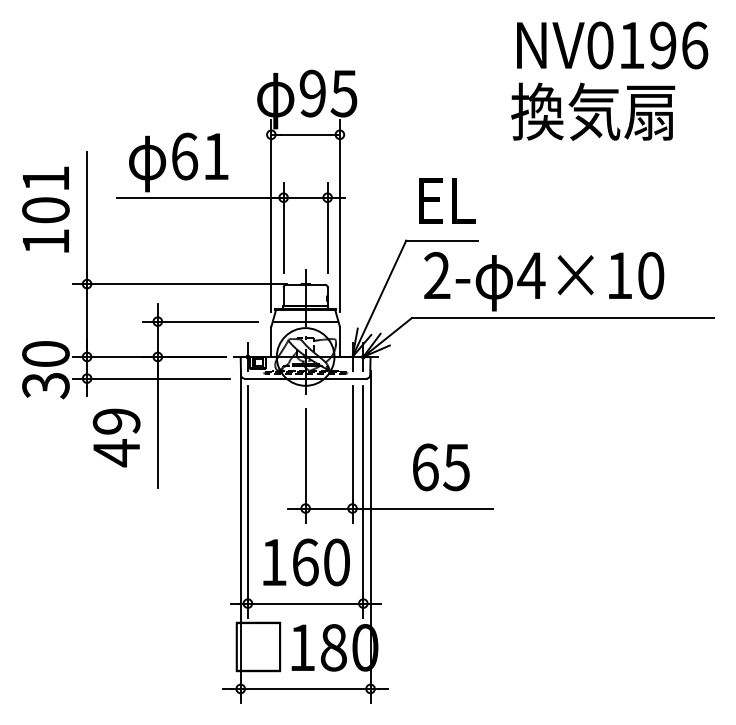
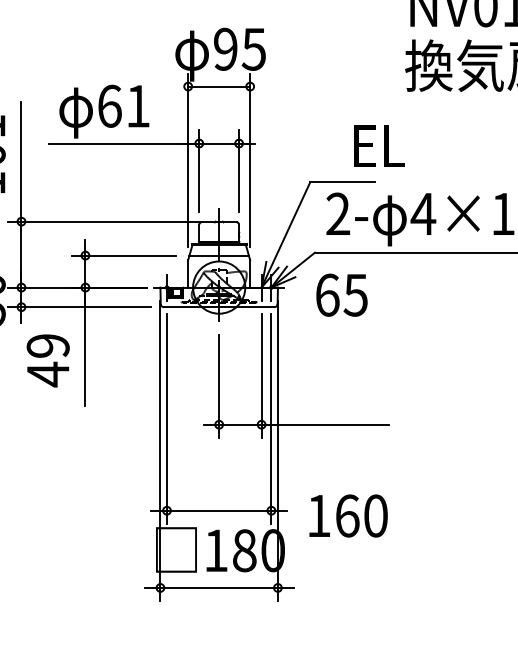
text: (447, 200) -> (380, 146), moved
text: (441, 467) -> (342, 295), moved
text: (306, 562) -> (348, 516), moved

